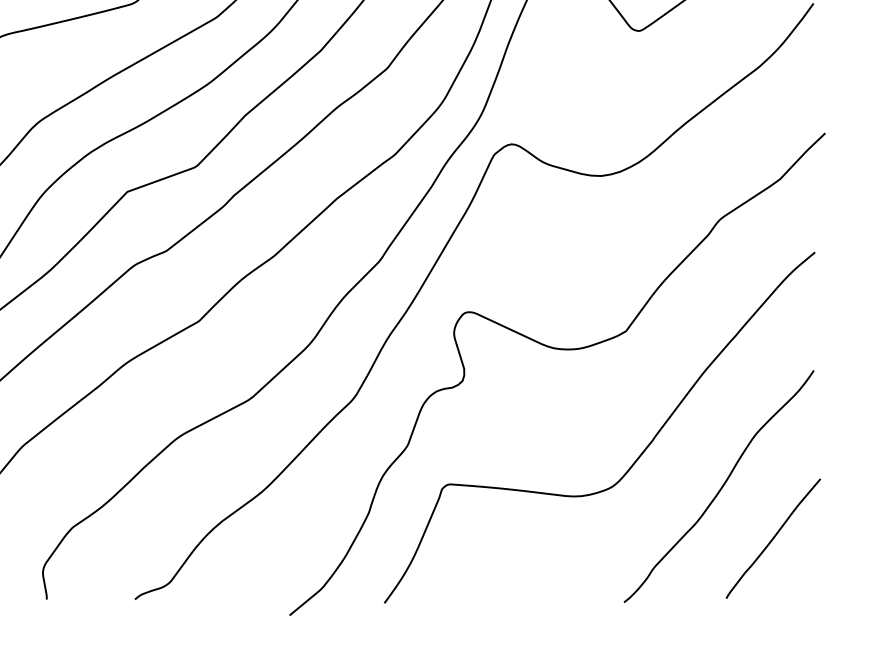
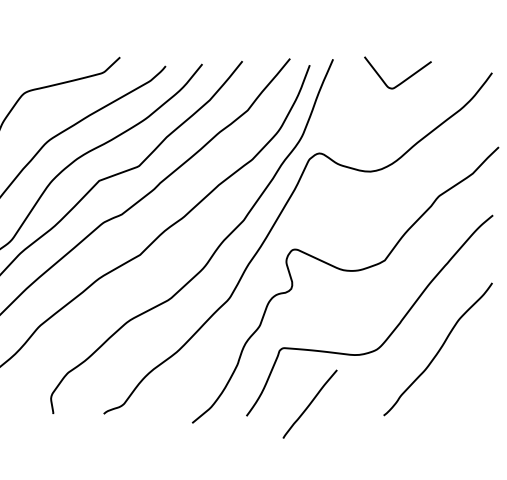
line: (772, 537) -> (309, 403), moved

